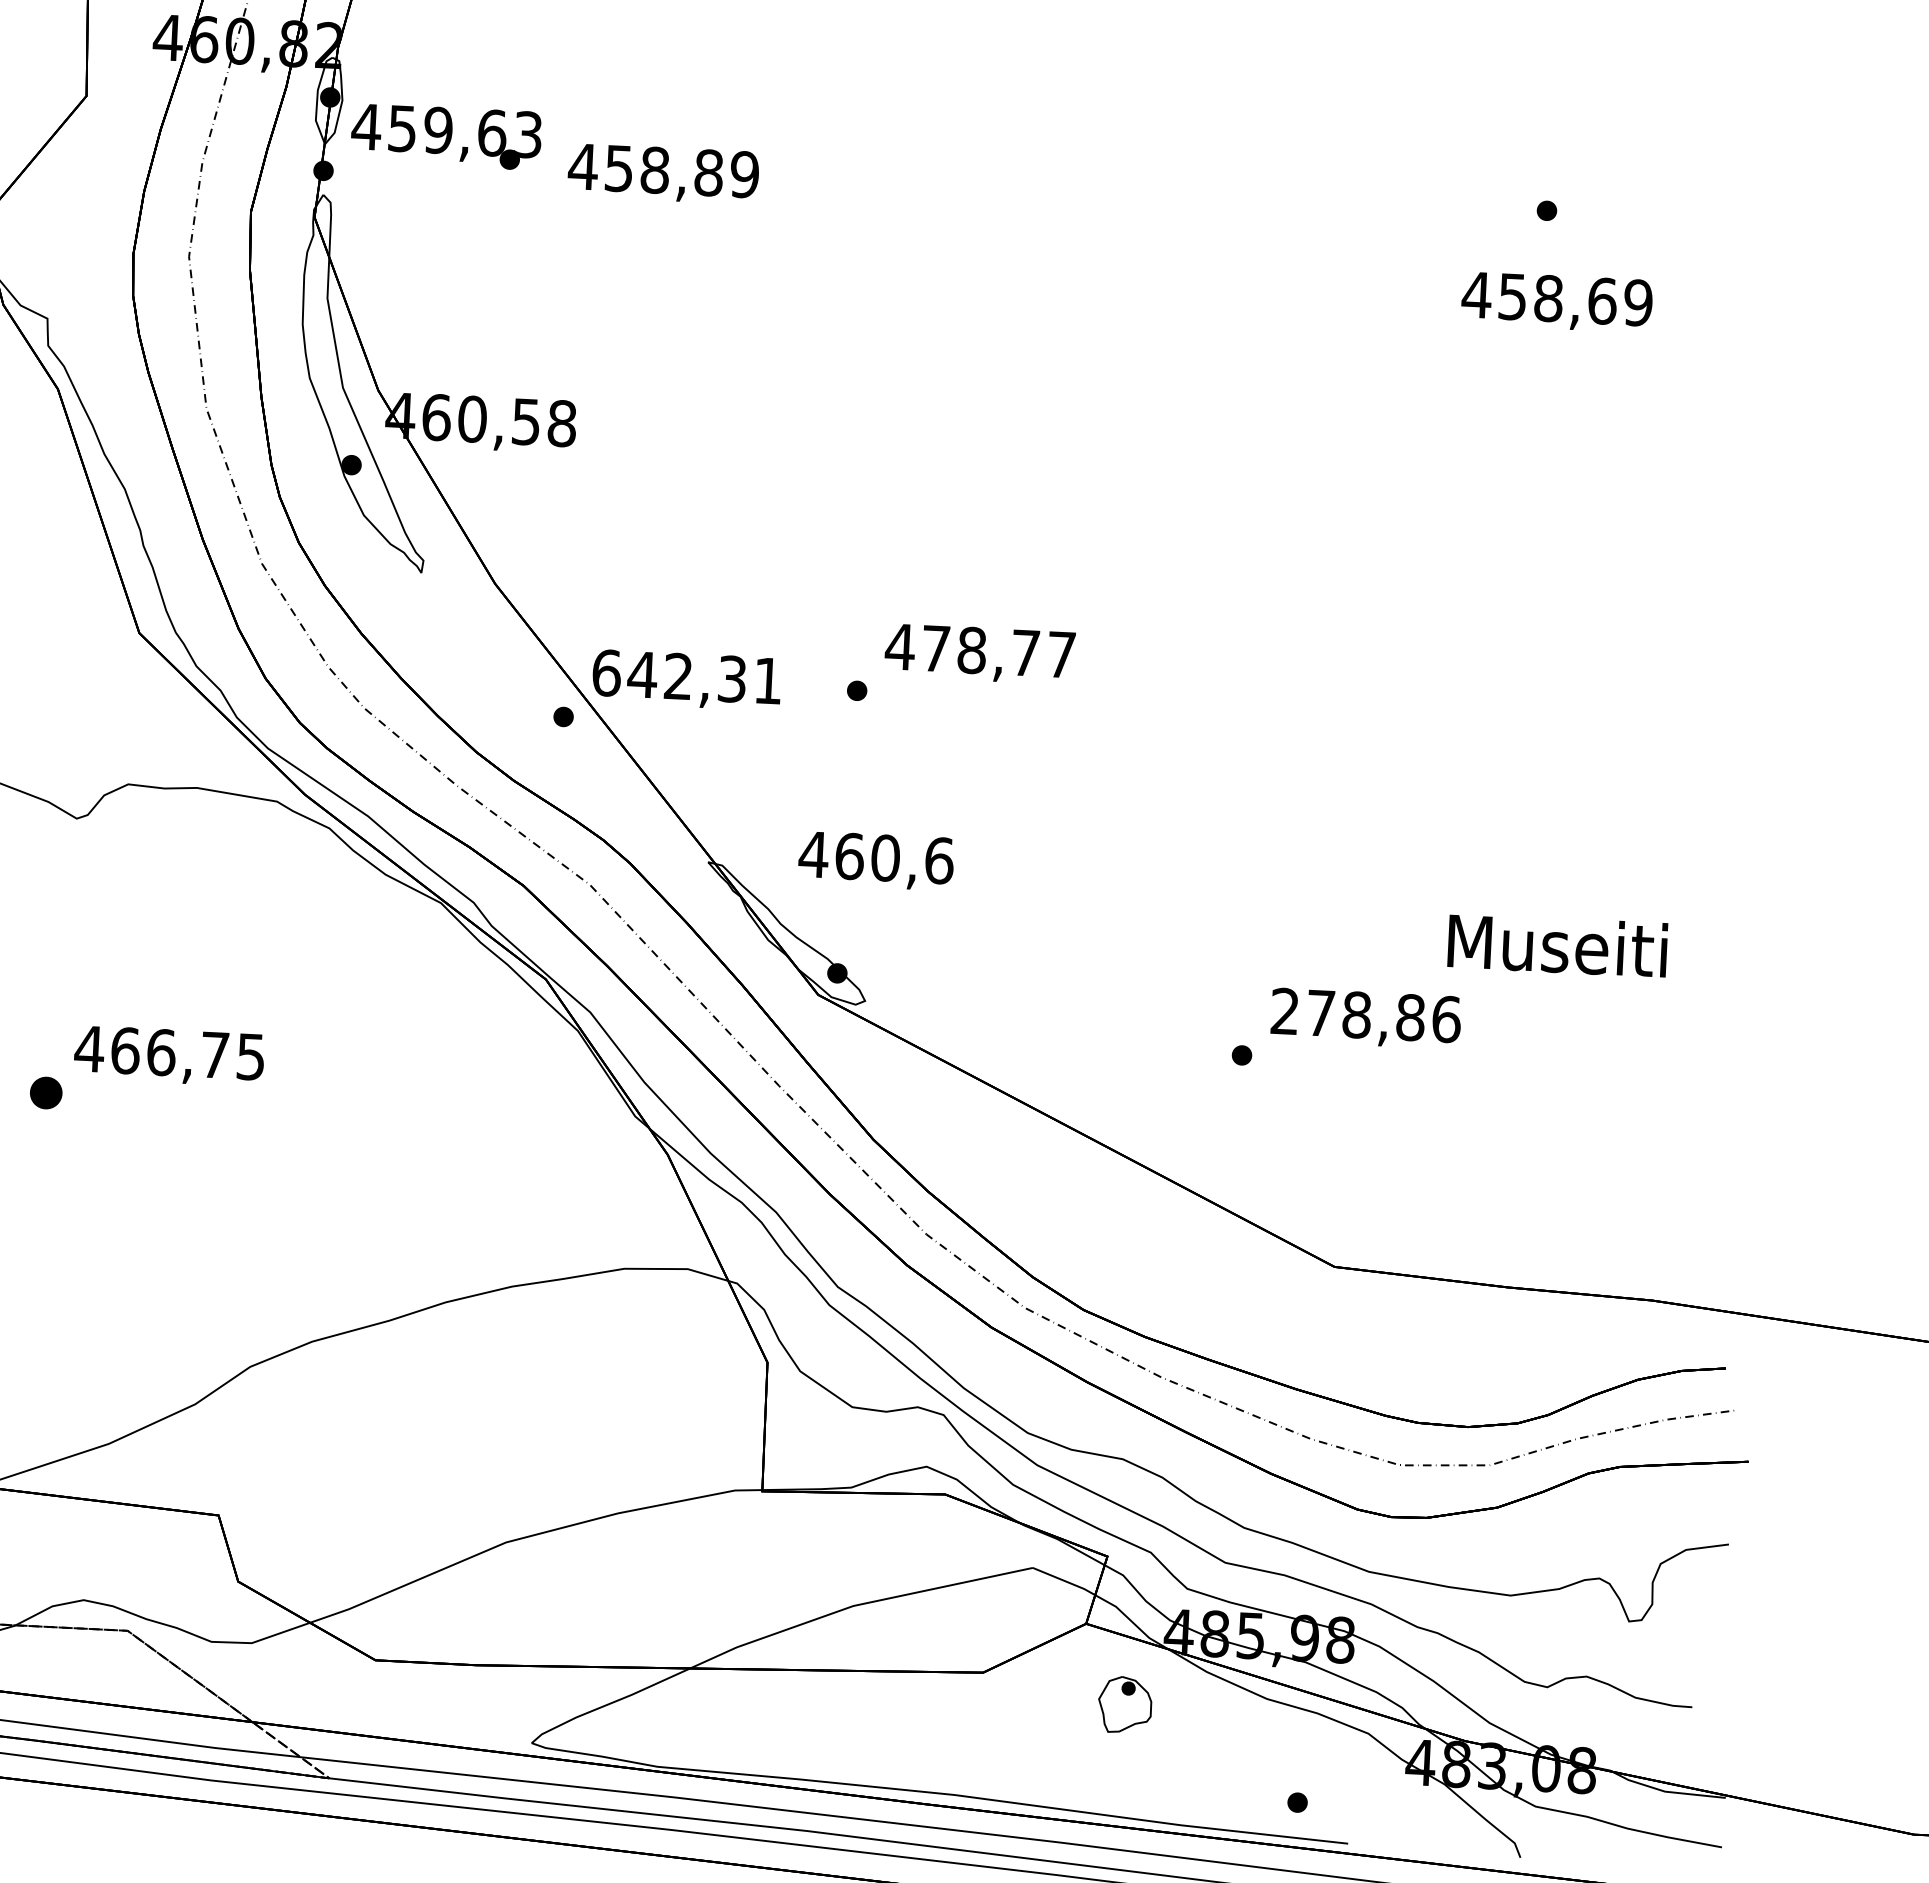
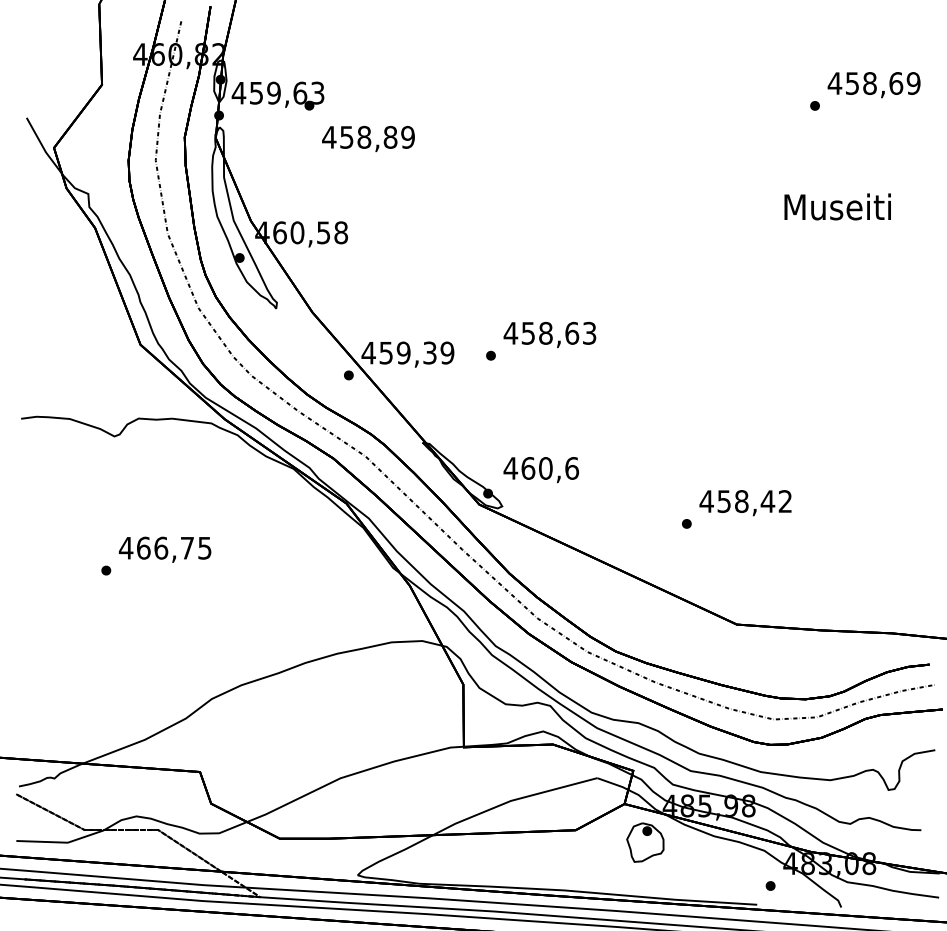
text: (663, 172) -> (368, 138), moved
text: (1555, 302) -> (873, 85), moved
text: (997, 649) -> (558, 332), 478,77 -> 458,63
text: (686, 675) -> (407, 352), 642,31 -> 459,39
text: (876, 861) -> (541, 470), moved
text: (1557, 944) -> (837, 206), moved
text: (1364, 1015) -> (745, 501), 278,86 -> 458,42
part: (46, 1092) -> (106, 570), size x0.62
part: (1125, 1704) -> (645, 842), size x1.43
part: (1297, 1801) -> (770, 885), moved

